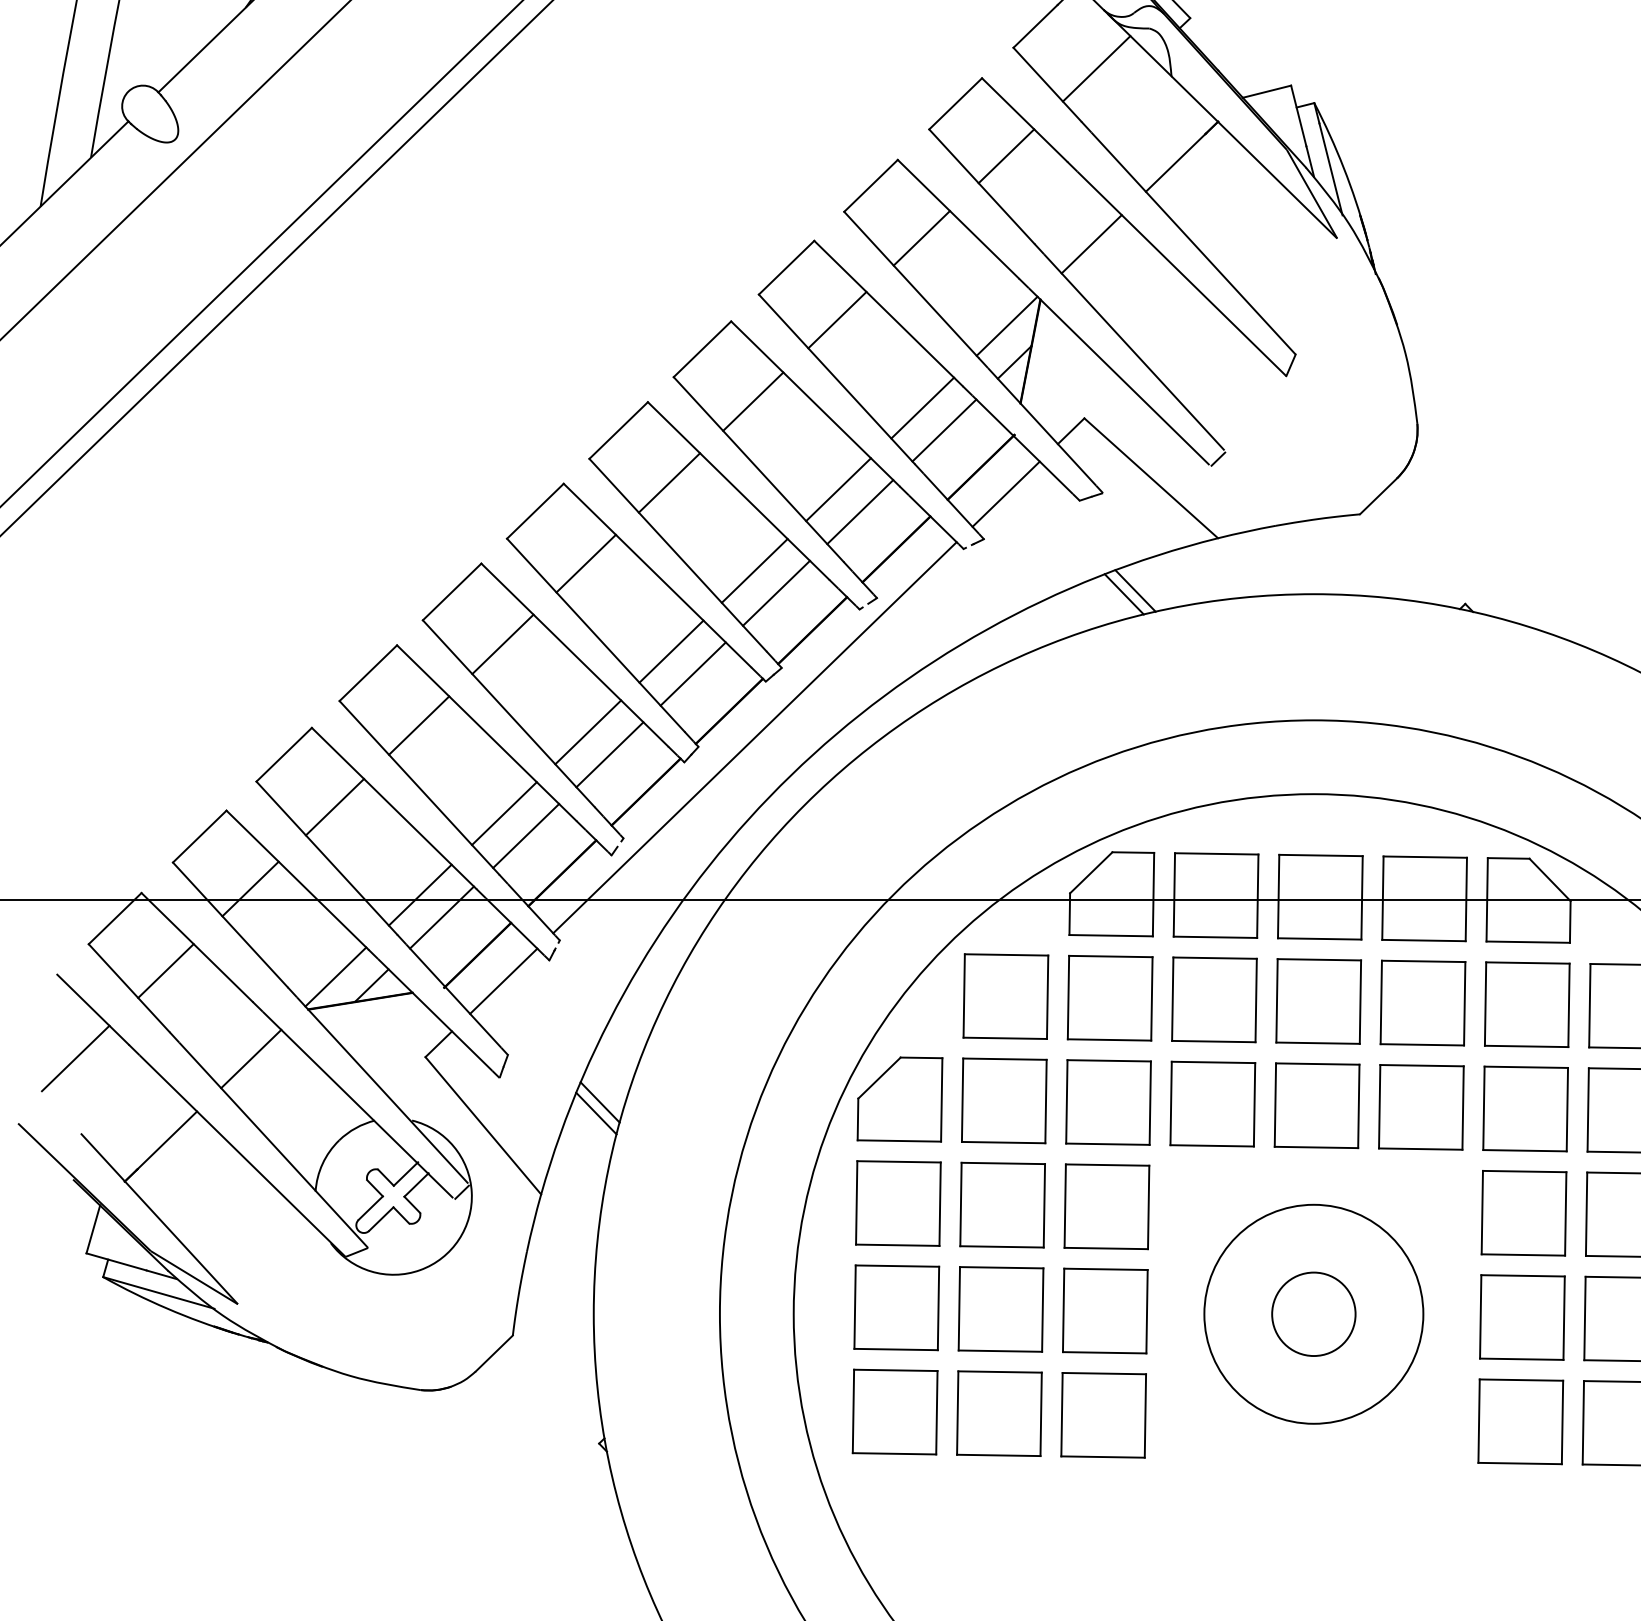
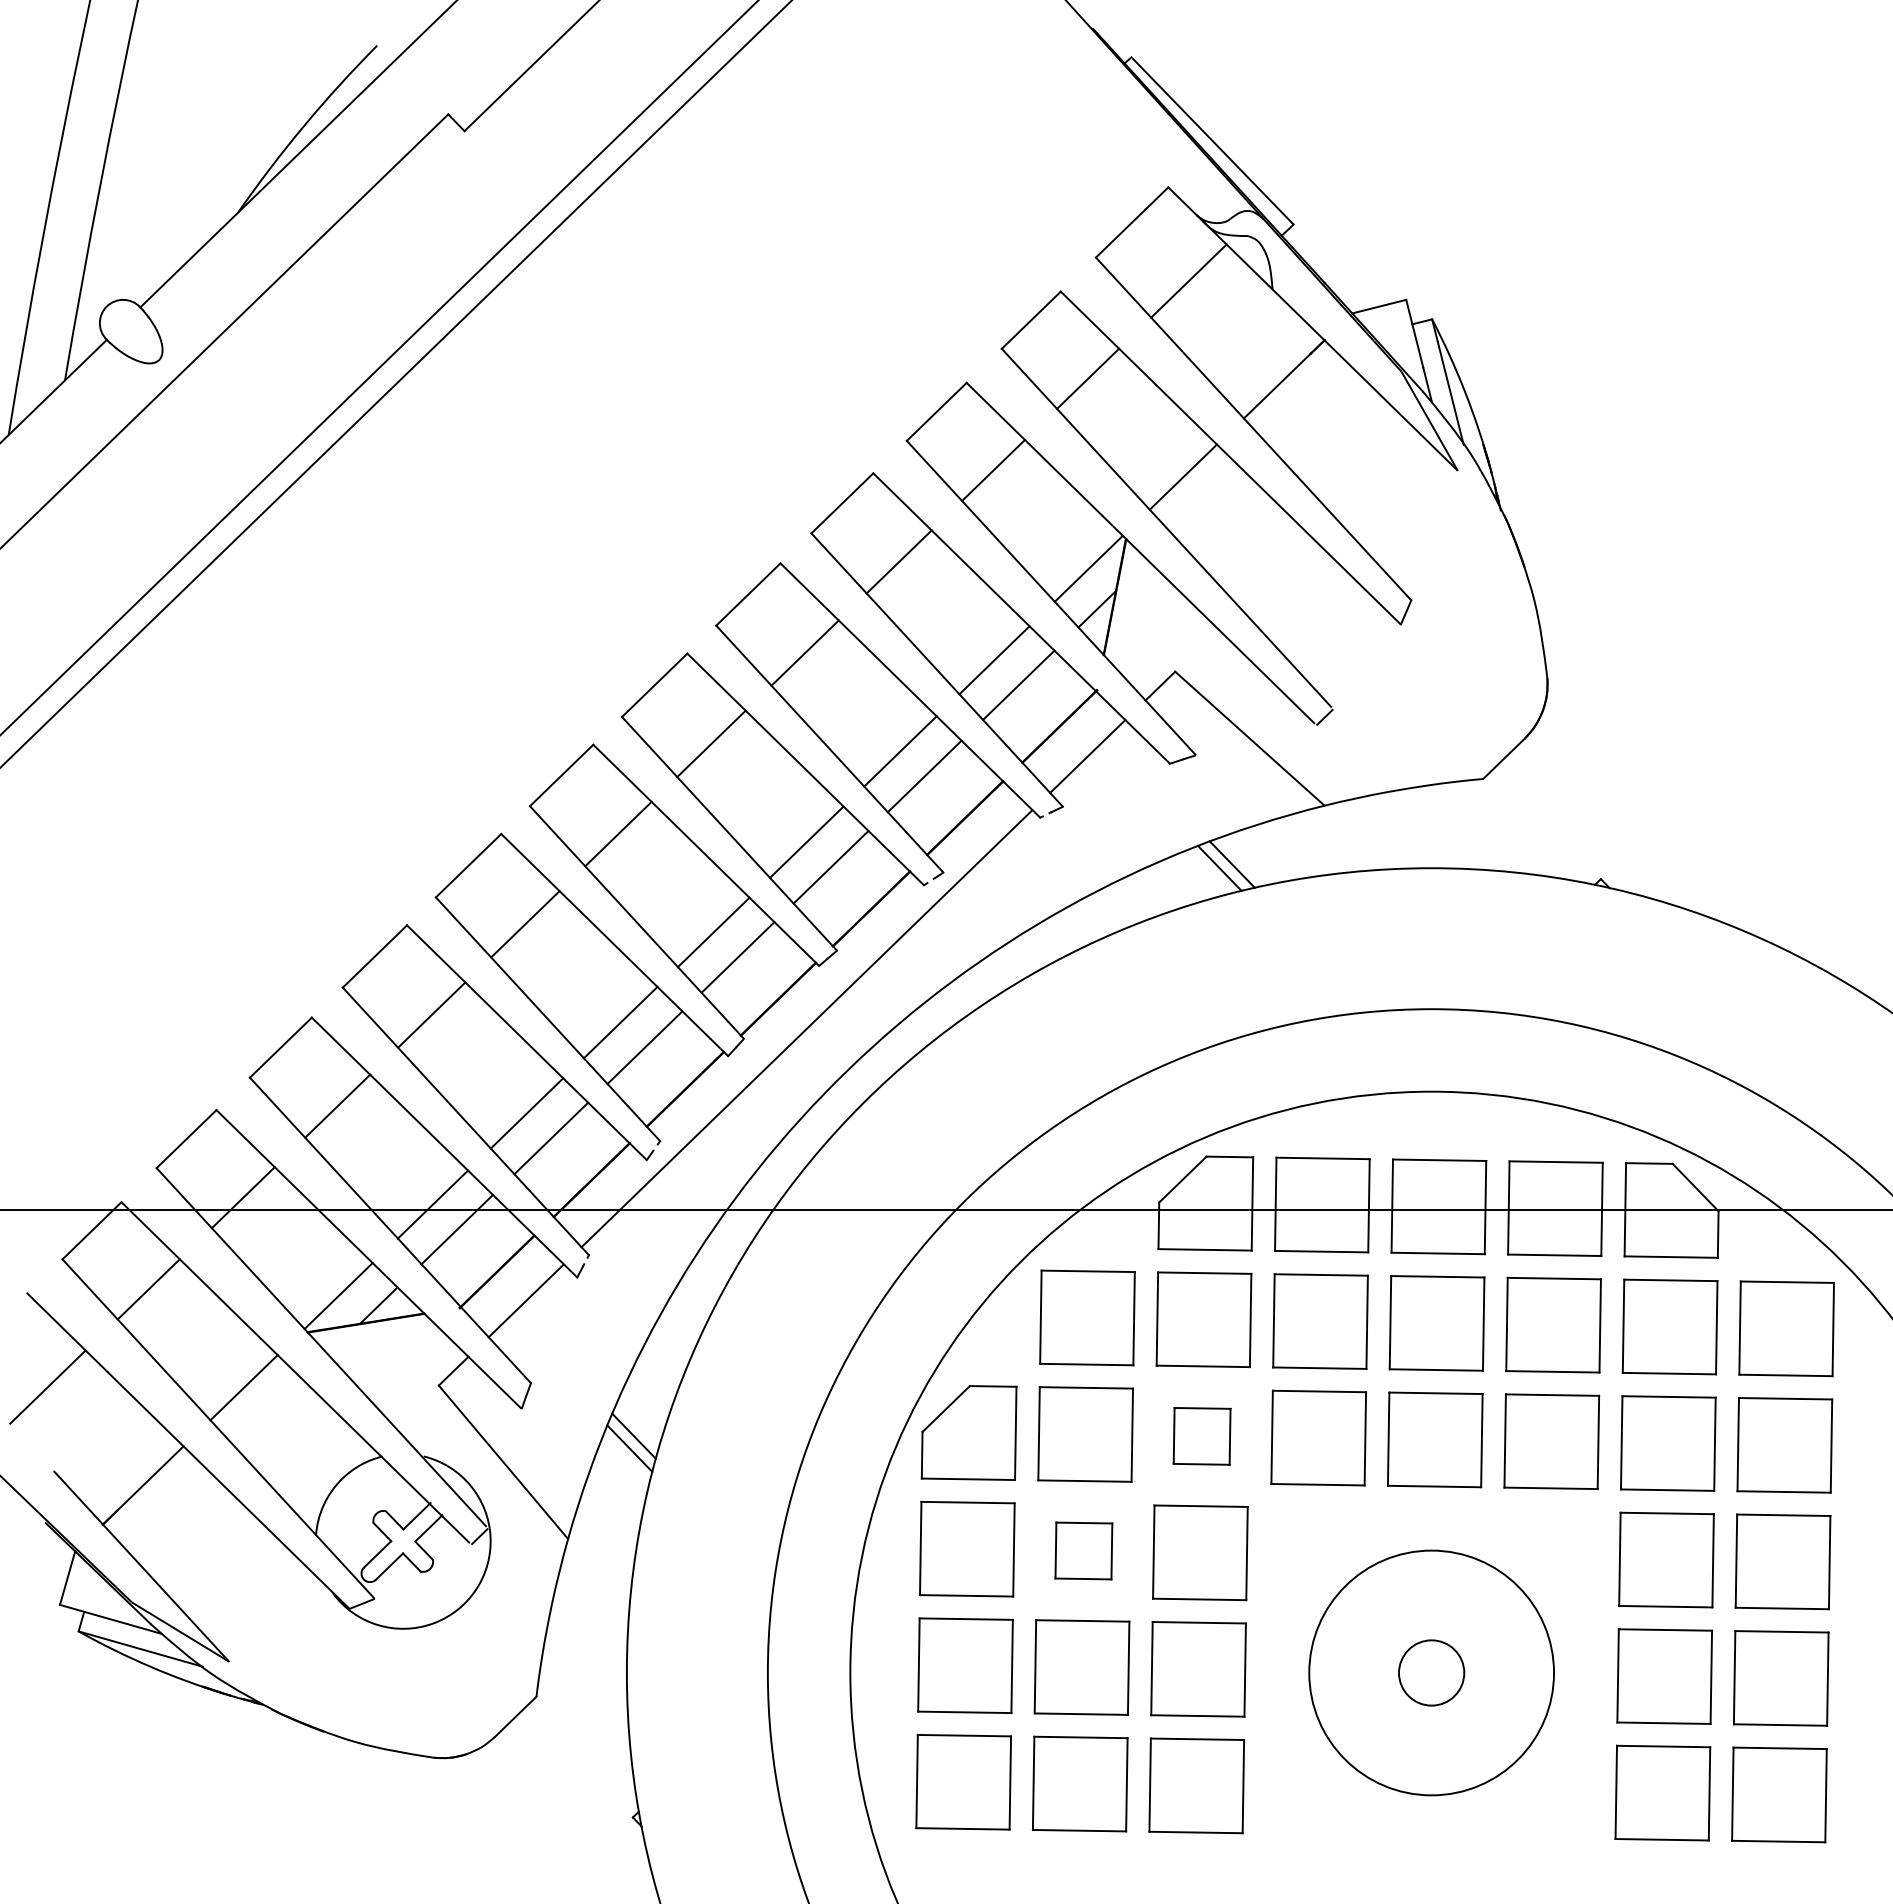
part: (1107, 1102) -> (1201, 1436), size x0.6
part: (1002, 1204) -> (1083, 1550), size x0.6
circle: (1313, 1313) -> (1431, 1672), size x0.7

